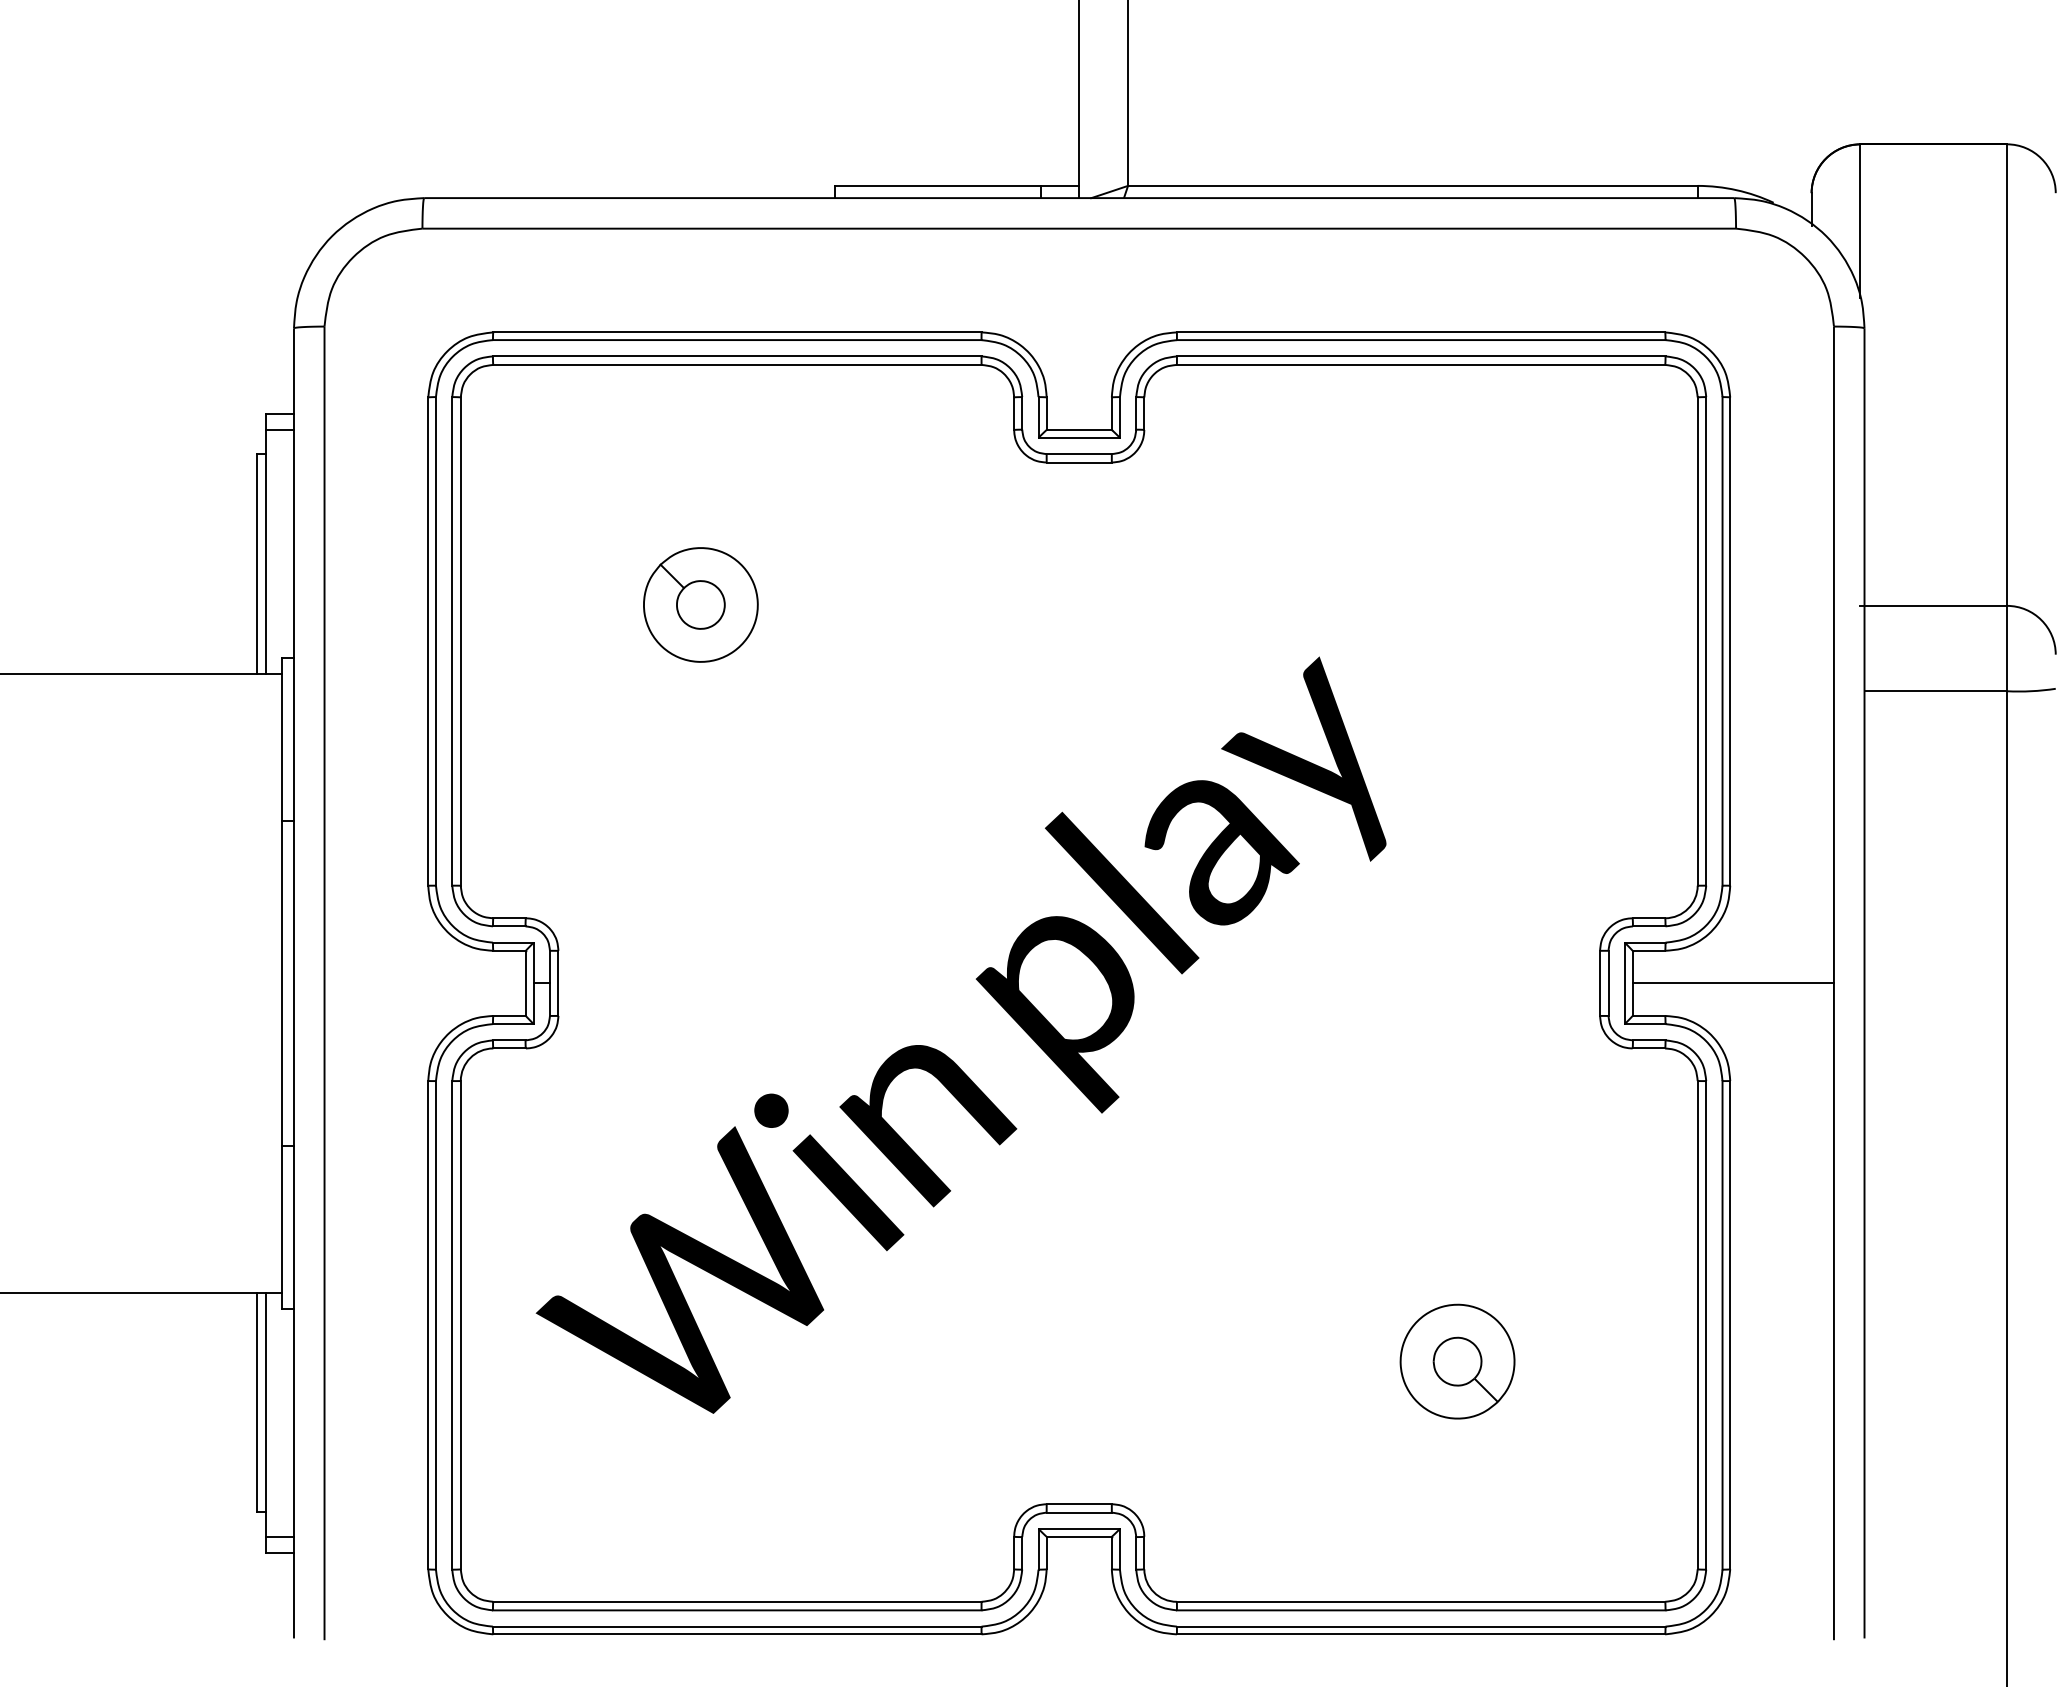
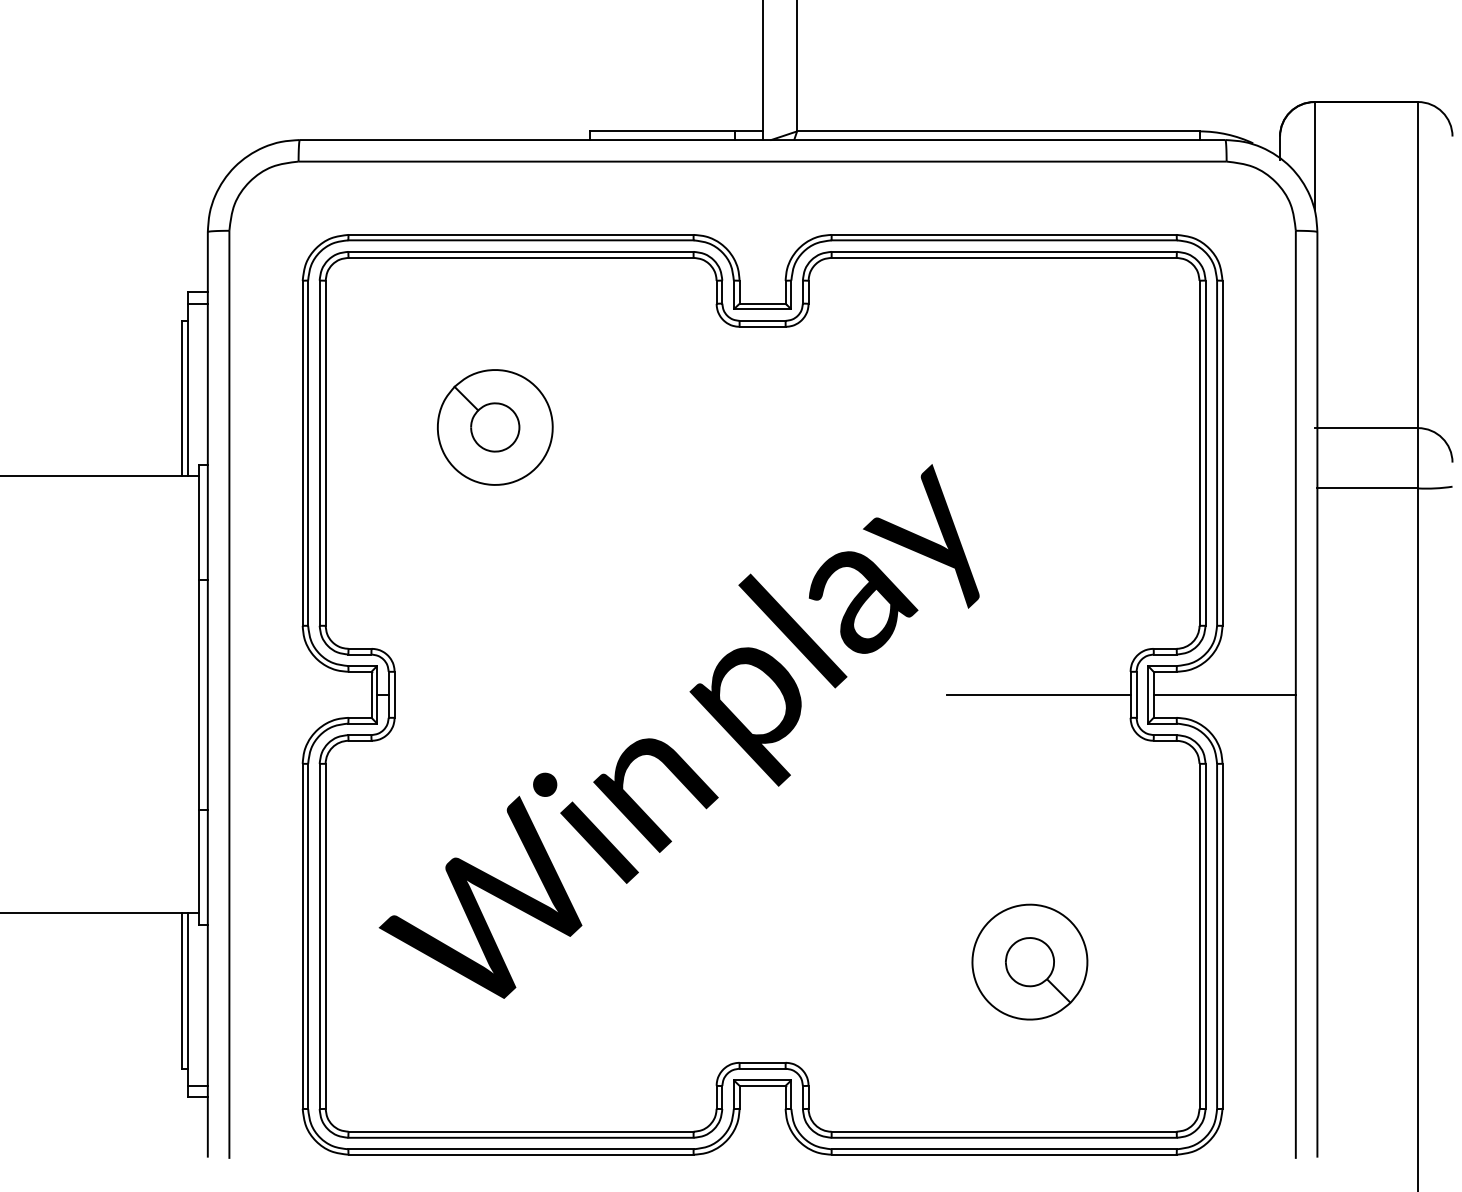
part: (700, 604) -> (495, 427), size x1.43
line: (1470, 983) -> (1039, 694), added
part: (1457, 1361) -> (1029, 961), size x1.43

